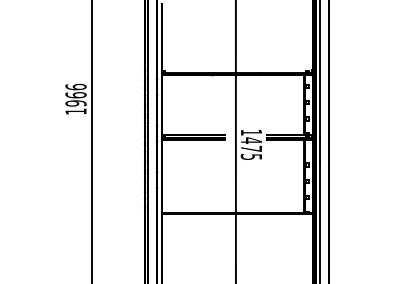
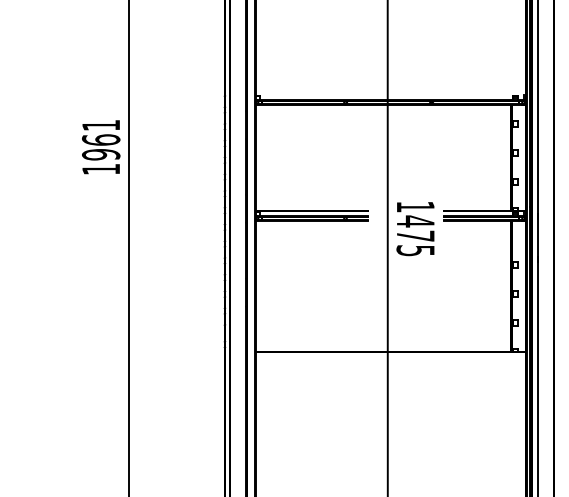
text: (75, 86) -> (100, 124), 1966 -> 1961

